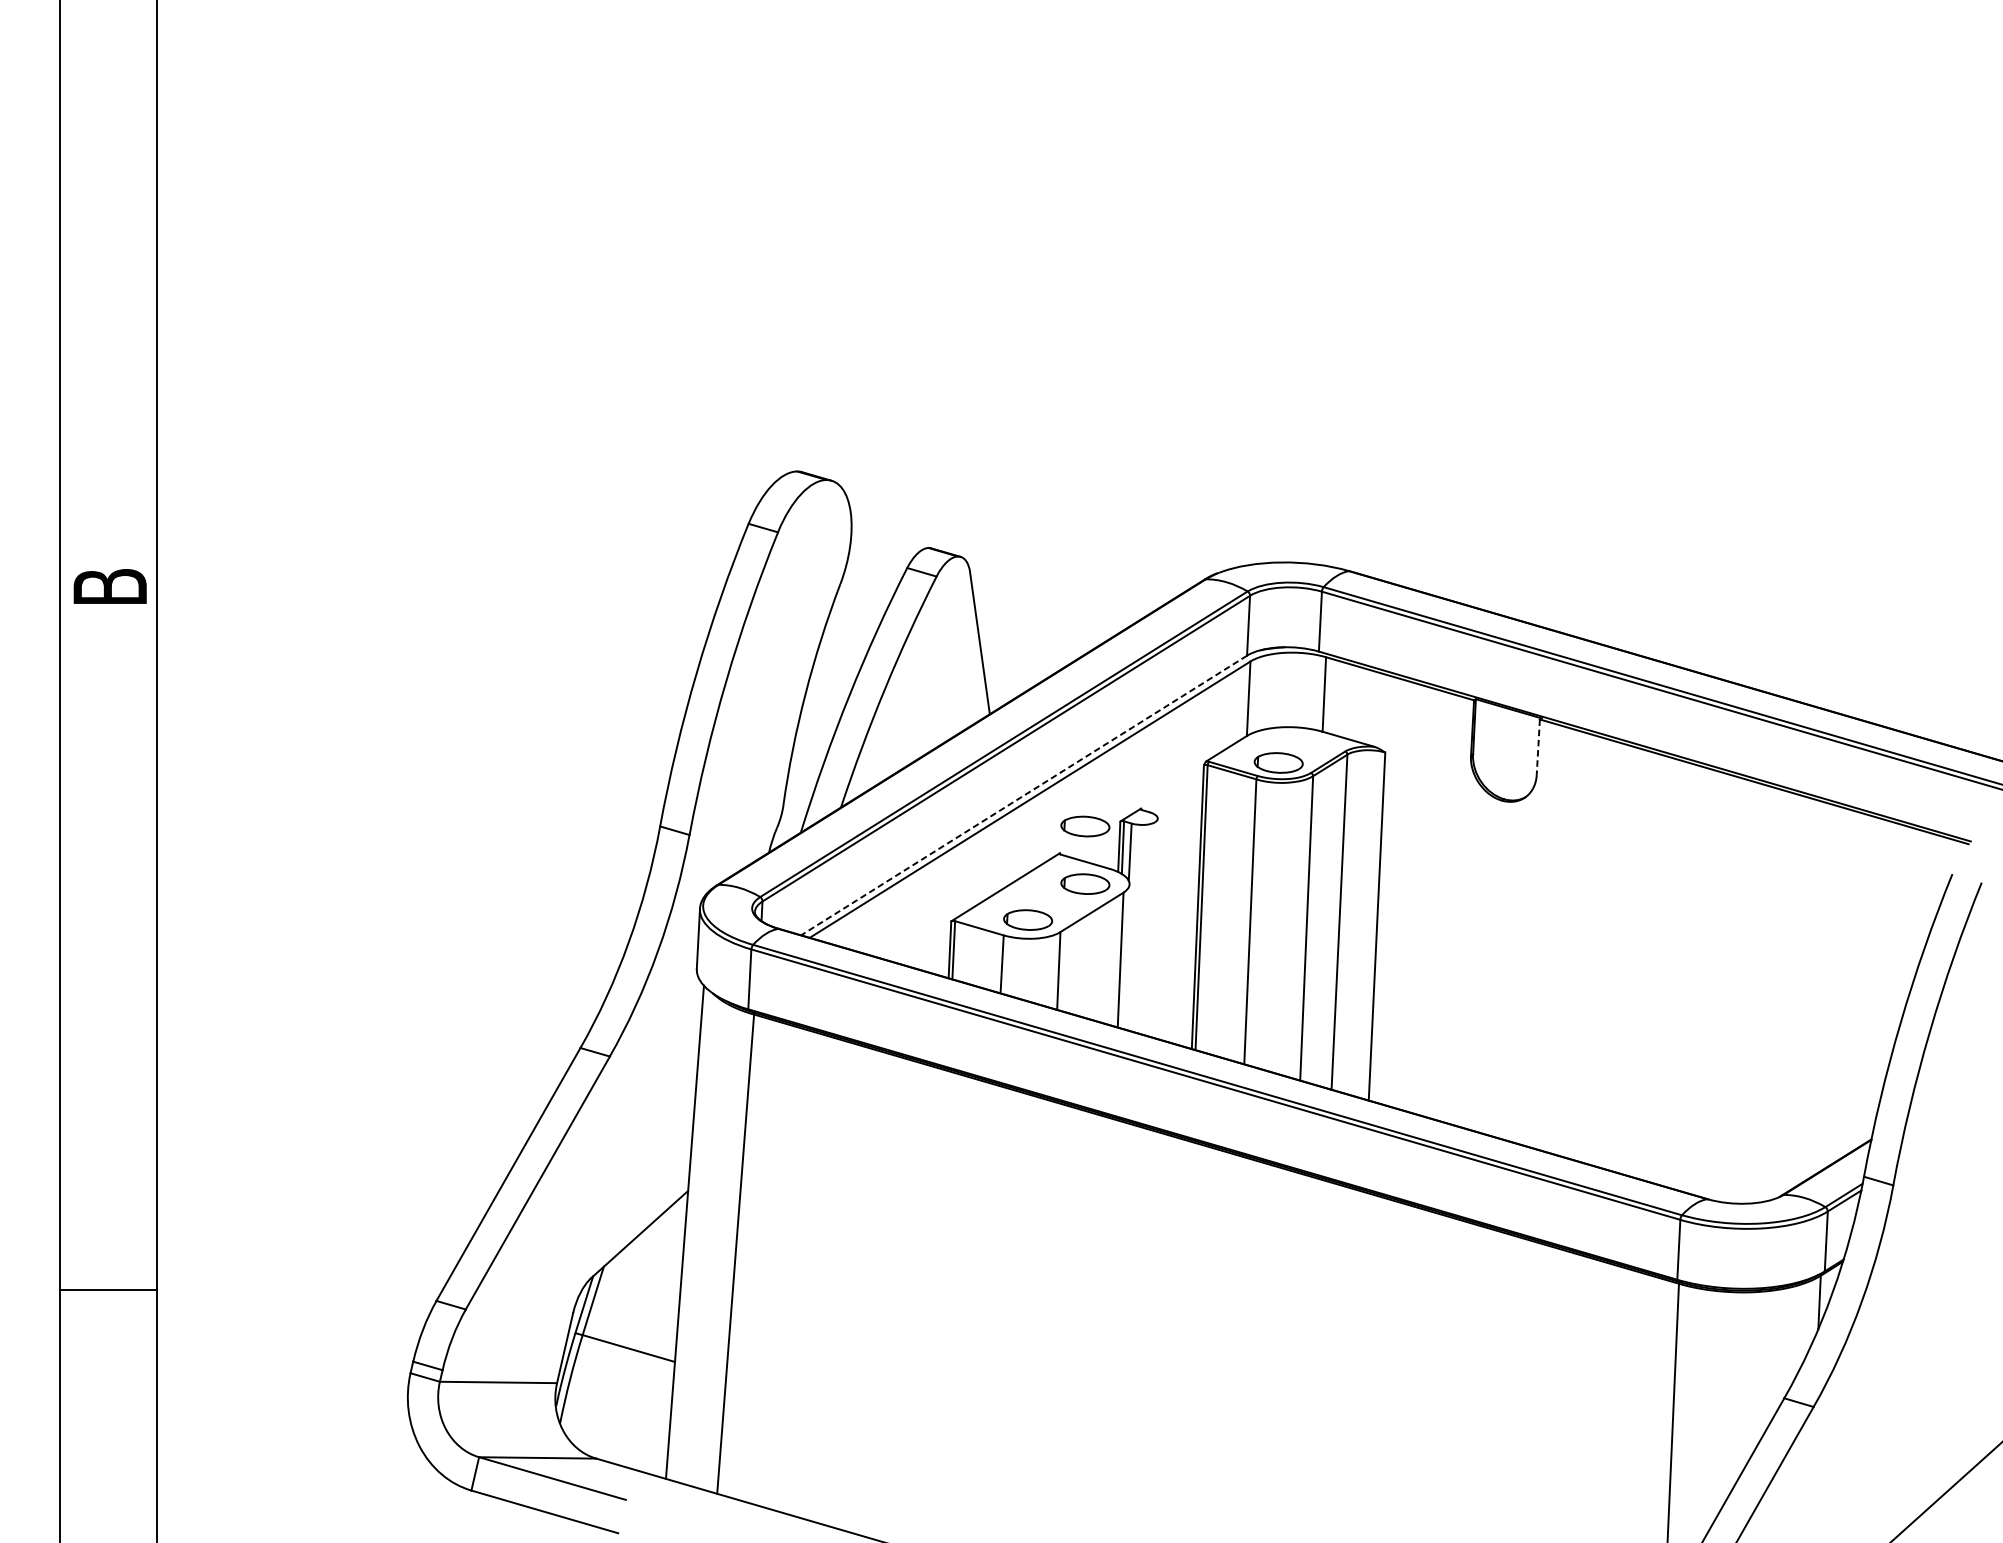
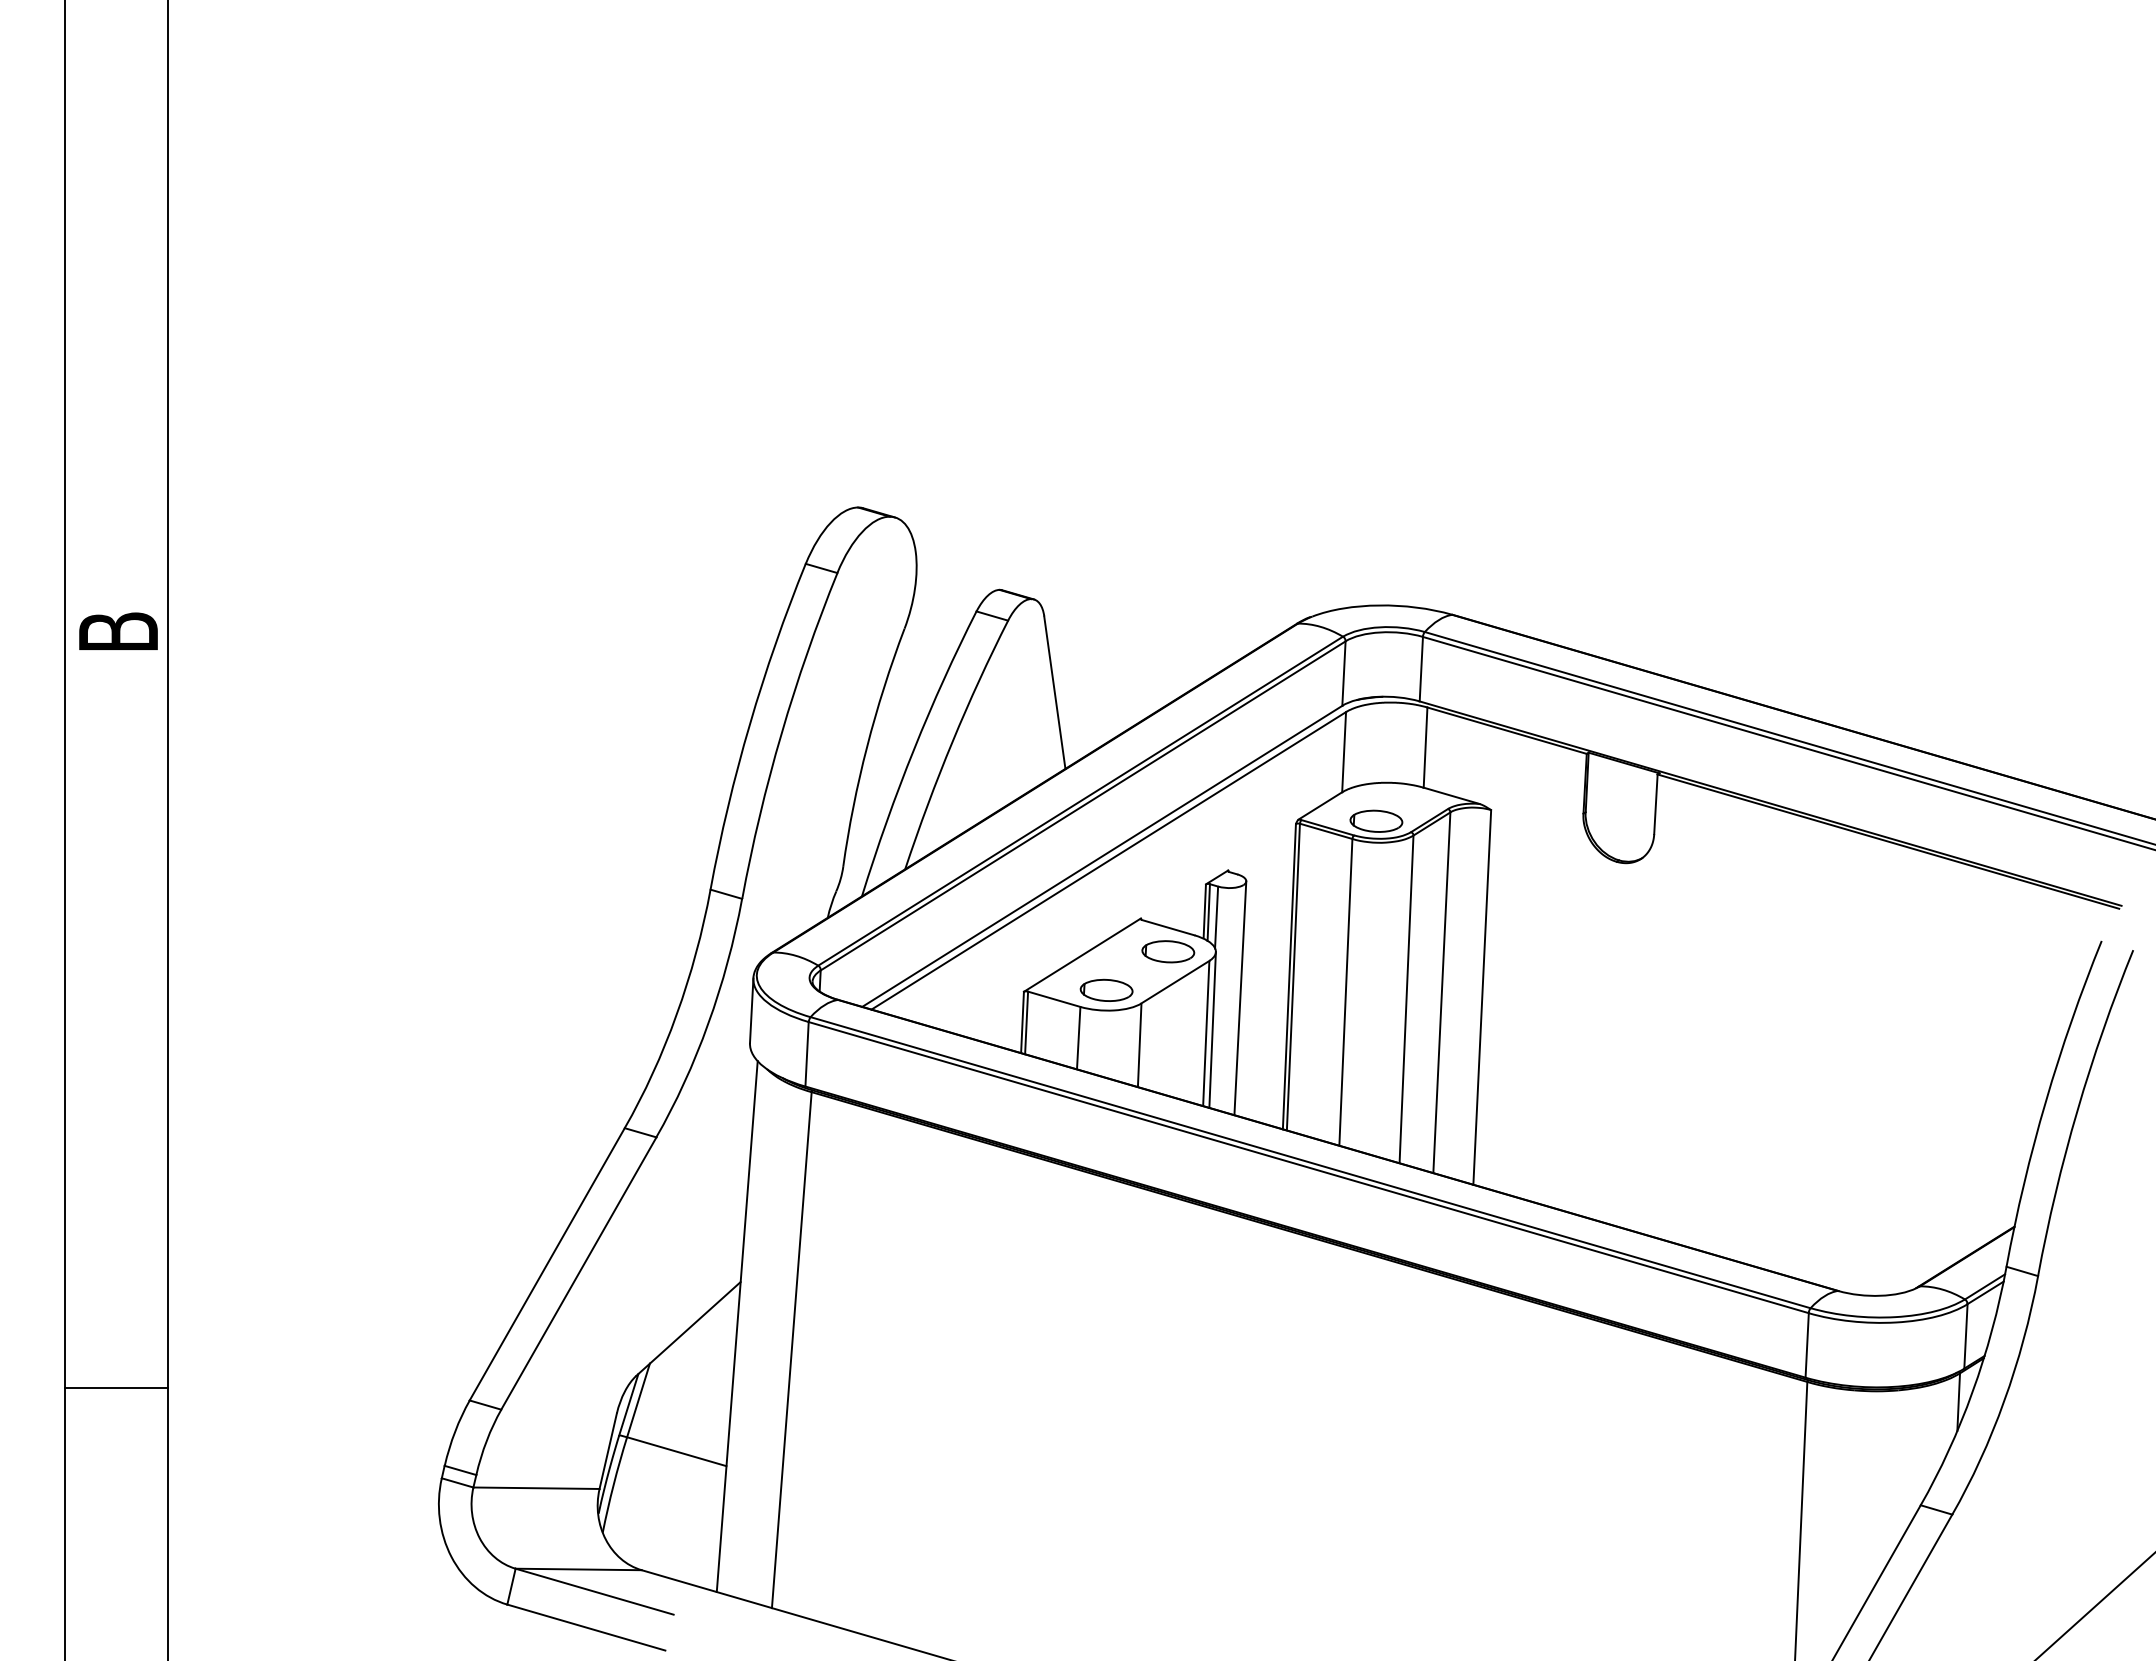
line: (1537, 747) -> (1655, 804), dashed -> solid
line: (1023, 795) -> (1101, 856), dashed -> solid
part: (1085, 826) -> (1168, 889), removed
line: (1152, 927) -> (1240, 998), added
line: (1126, 956) -> (1212, 1029), added

